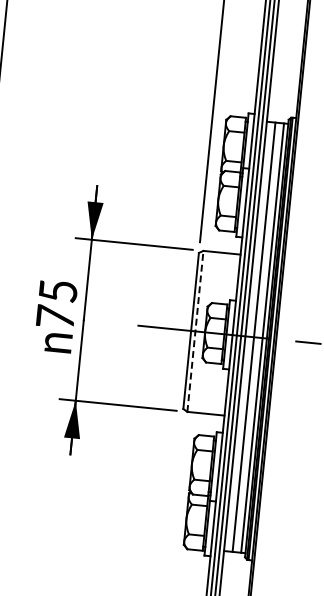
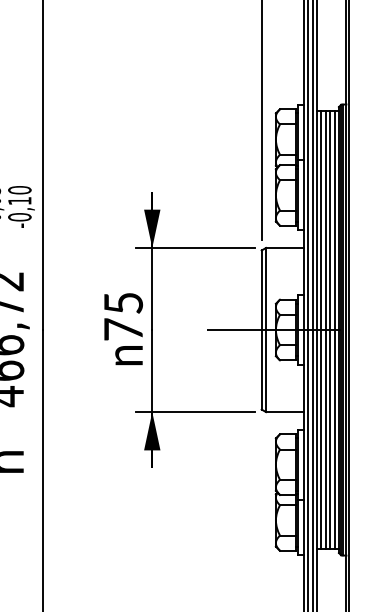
line: (195, 330) -> (266, 329), dashed -> solid
line: (249, 336) -> (321, 329), added
line: (258, 337) -> (330, 329), added

